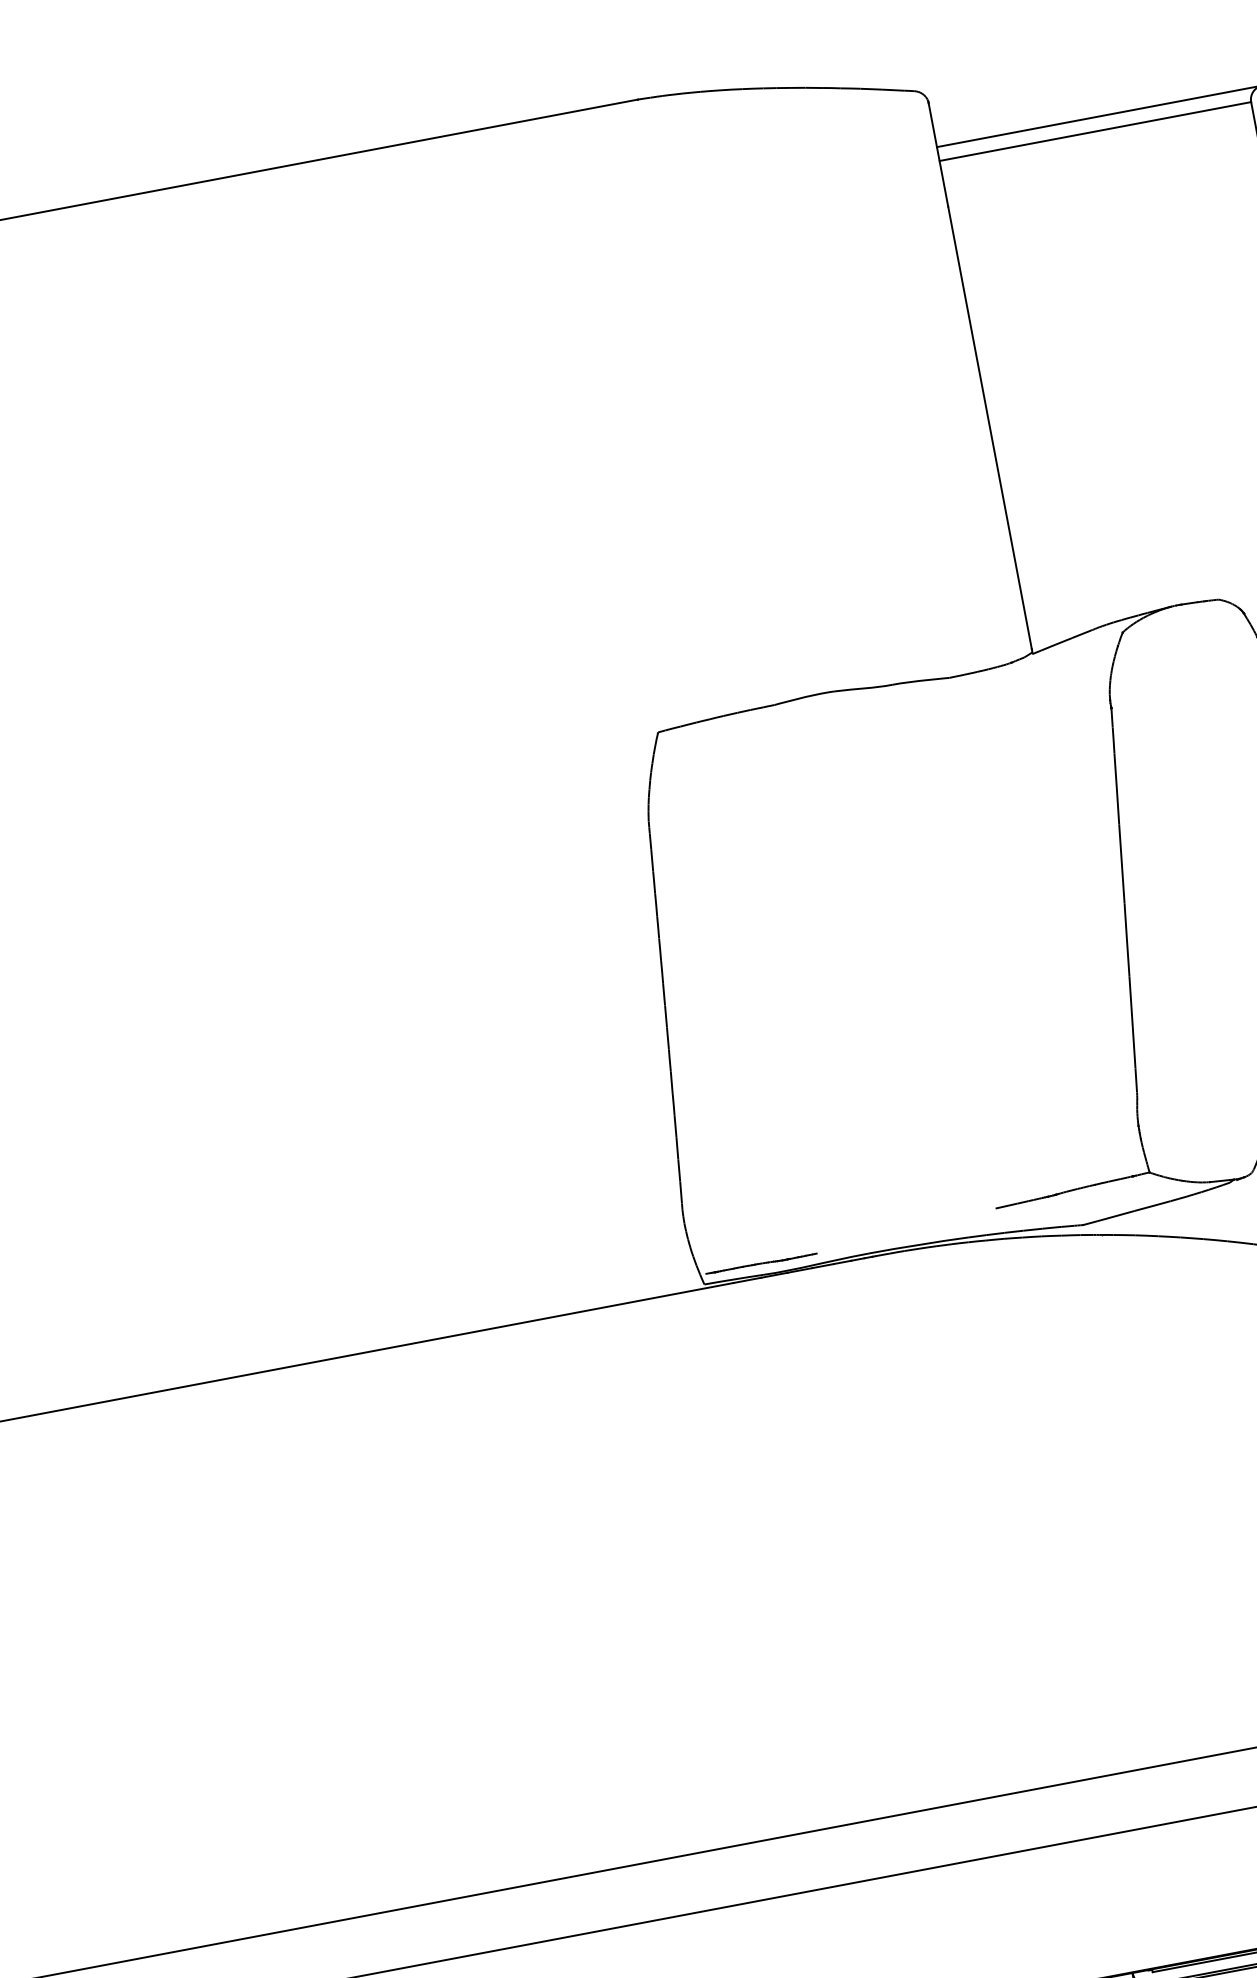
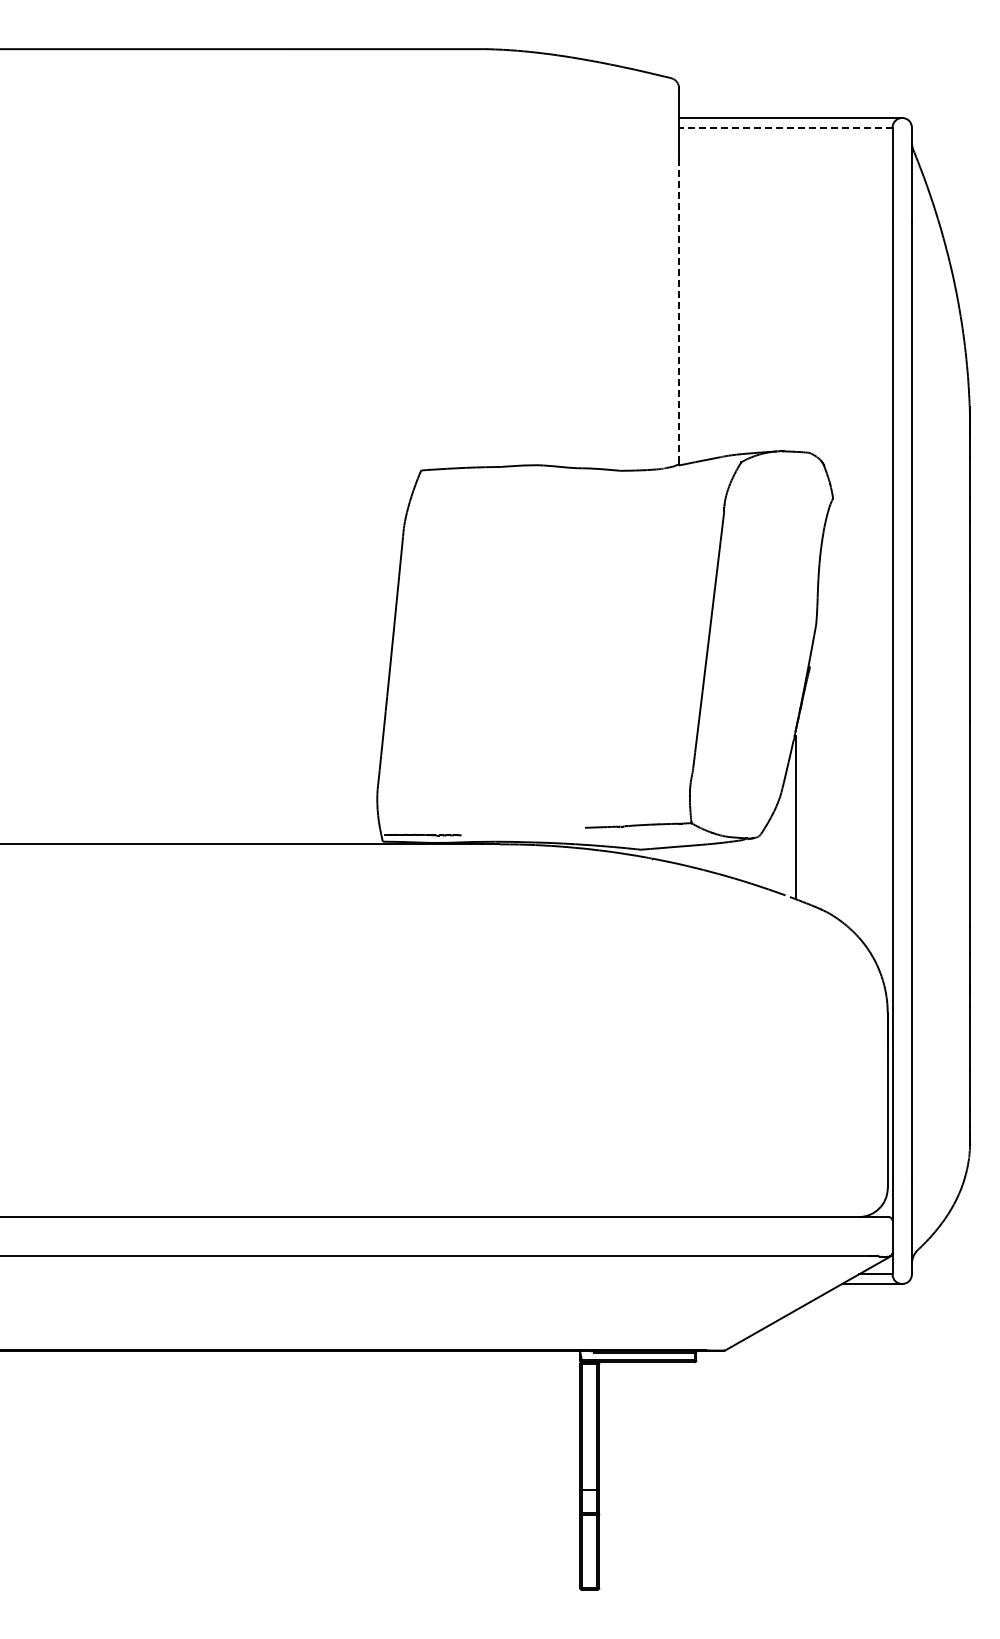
line: (1094, 131) -> (785, 127), solid -> dashed
line: (989, 428) -> (678, 310), solid -> dashed

